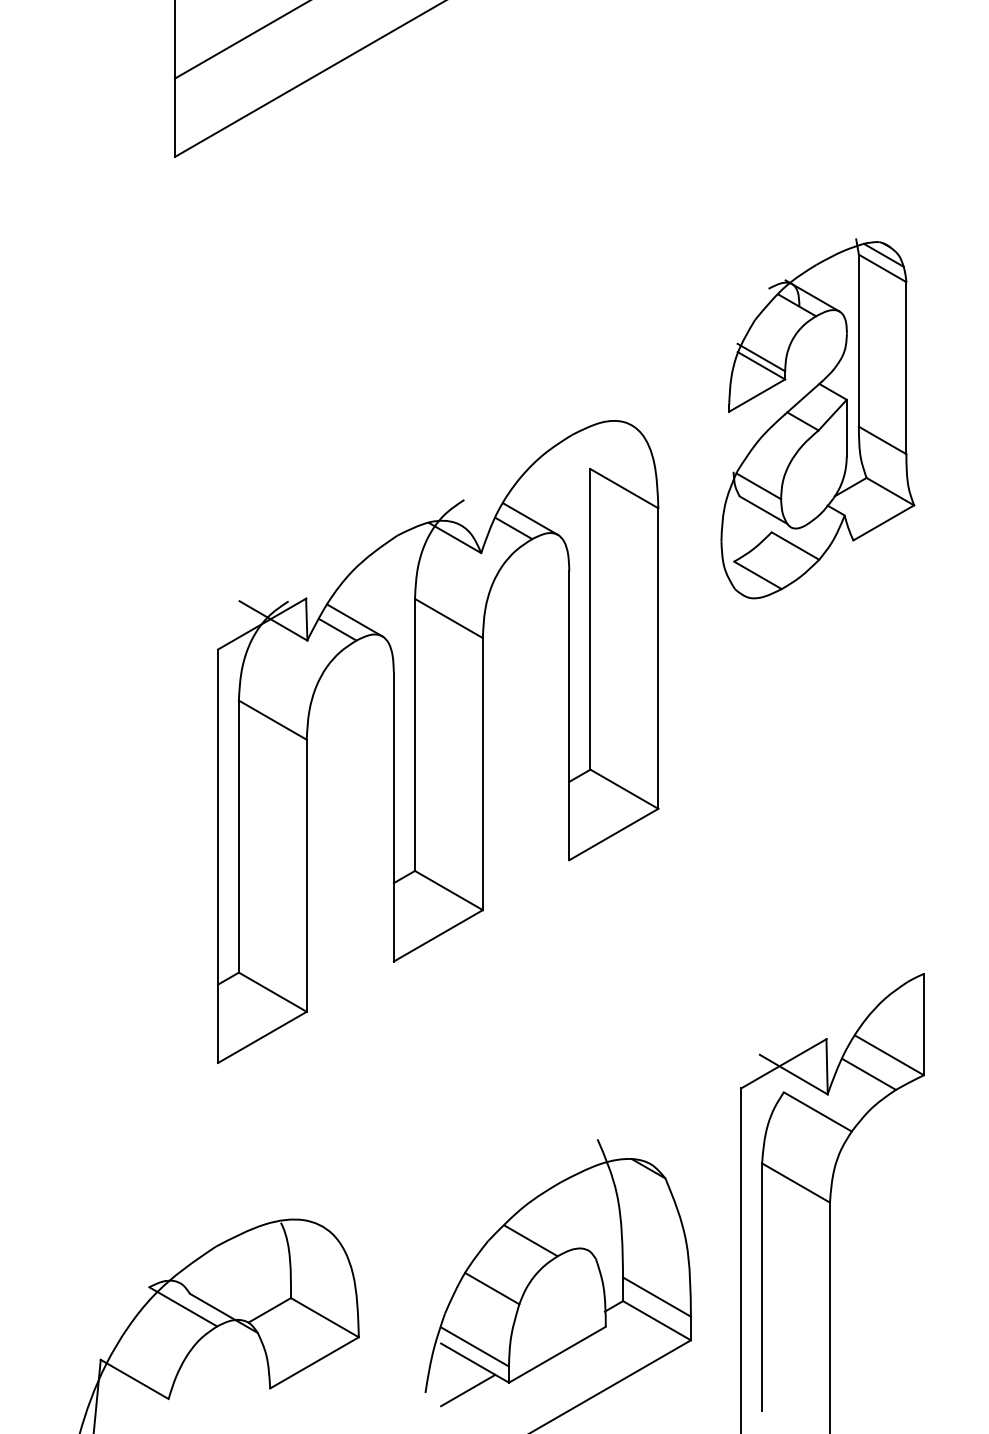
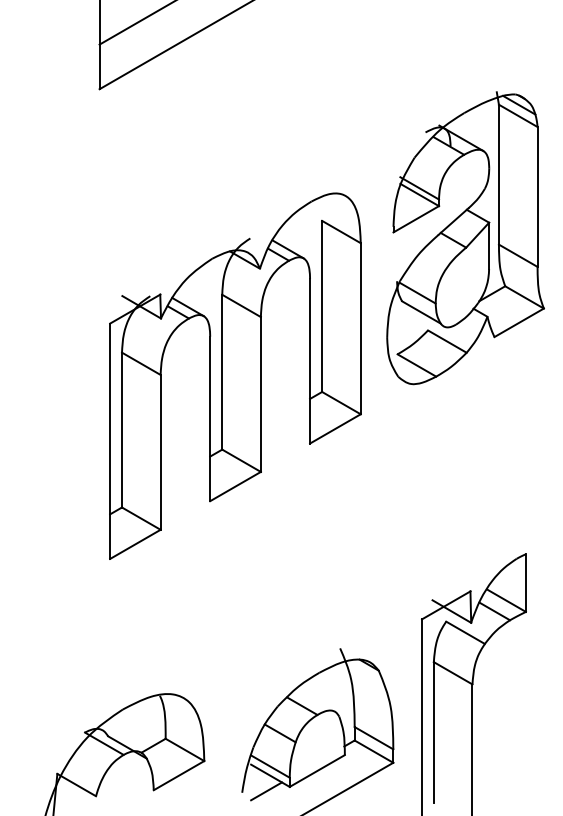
part: (817, 419) -> (465, 238), size x1.43
part: (438, 740) -> (235, 375), moved

